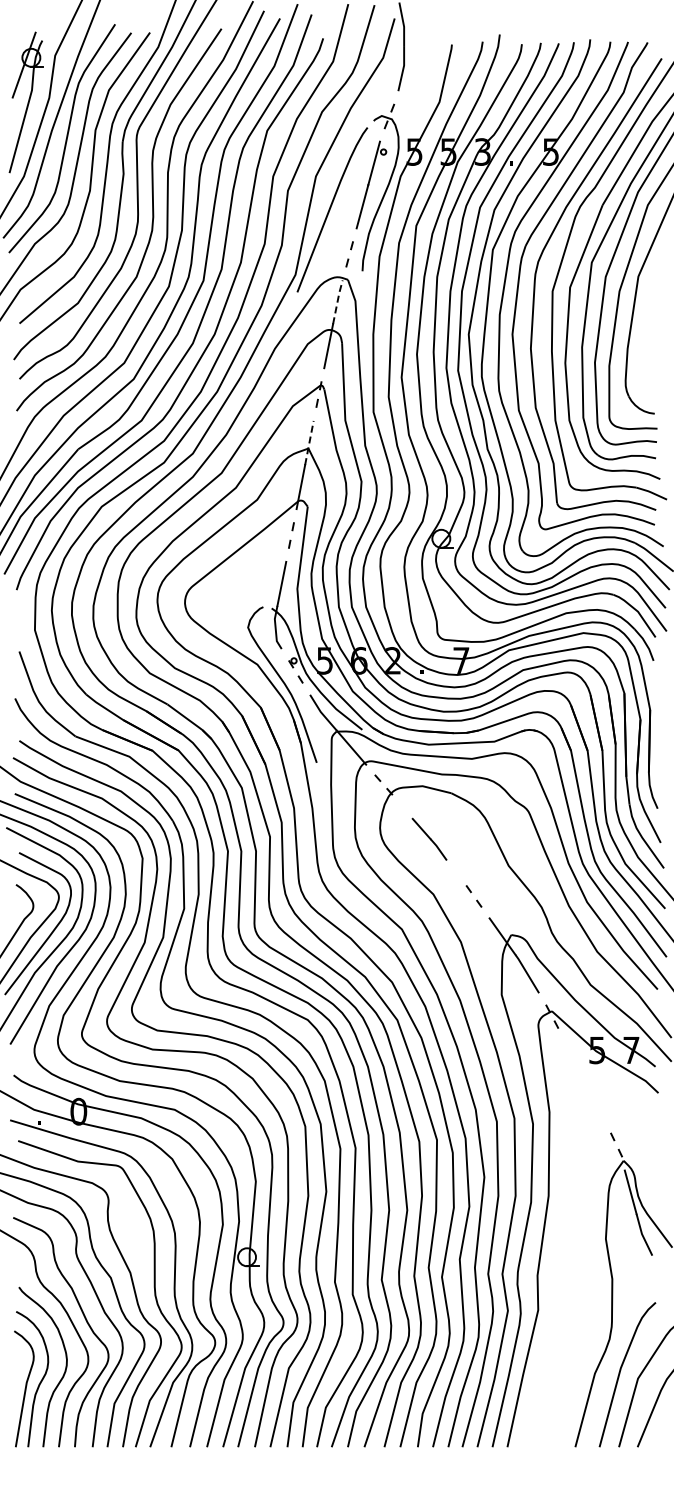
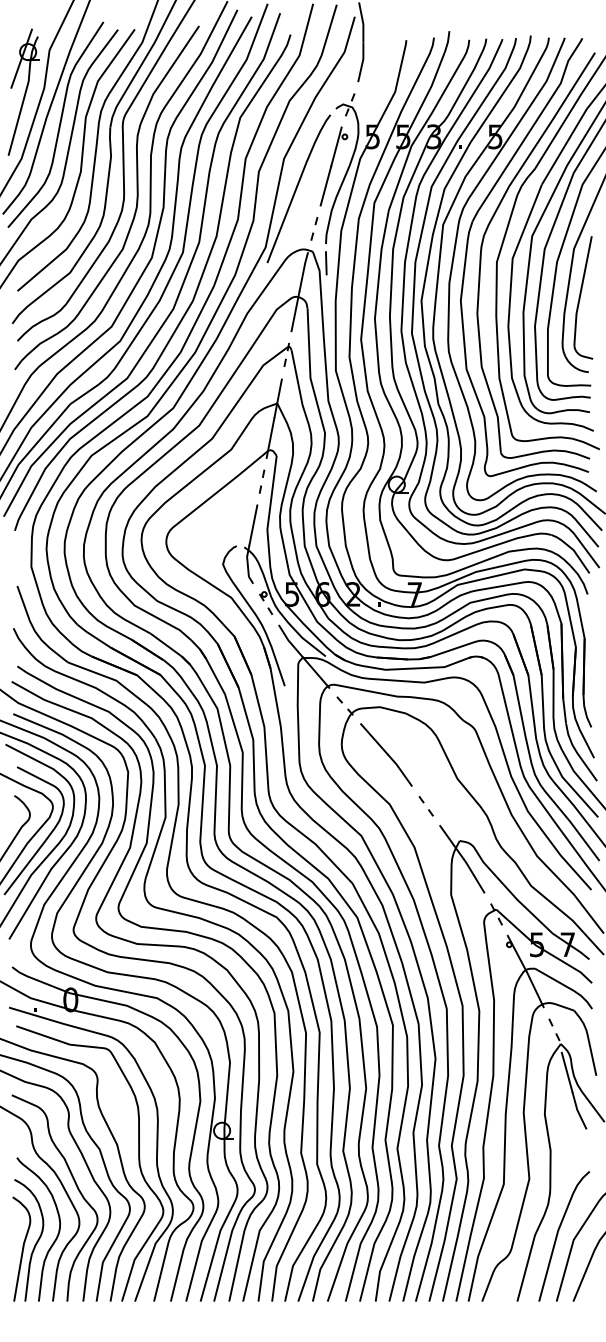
line: (362, 292) -> (325, 263), added
line: (337, 301) -> (303, 271), dashed -> solid
part: (648, 330) -> (583, 297), added
line: (309, 441) -> (278, 397), dashed -> solid
part: (429, 839) -> (386, 755), size x1.67
part: (584, 1246) -> (525, 1121), added

